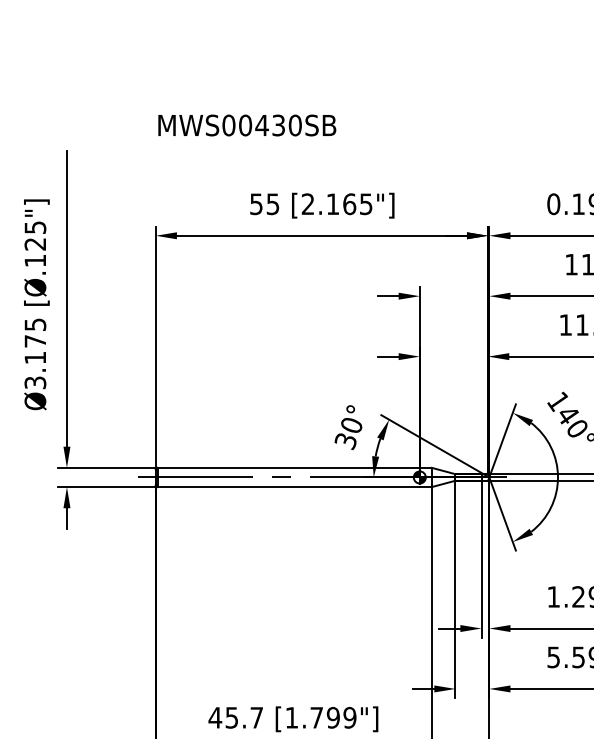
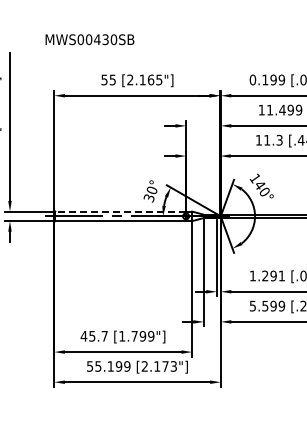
text: (246, 125) -> (89, 39), moved
line: (288, 467) -> (120, 211), solid -> dashed

